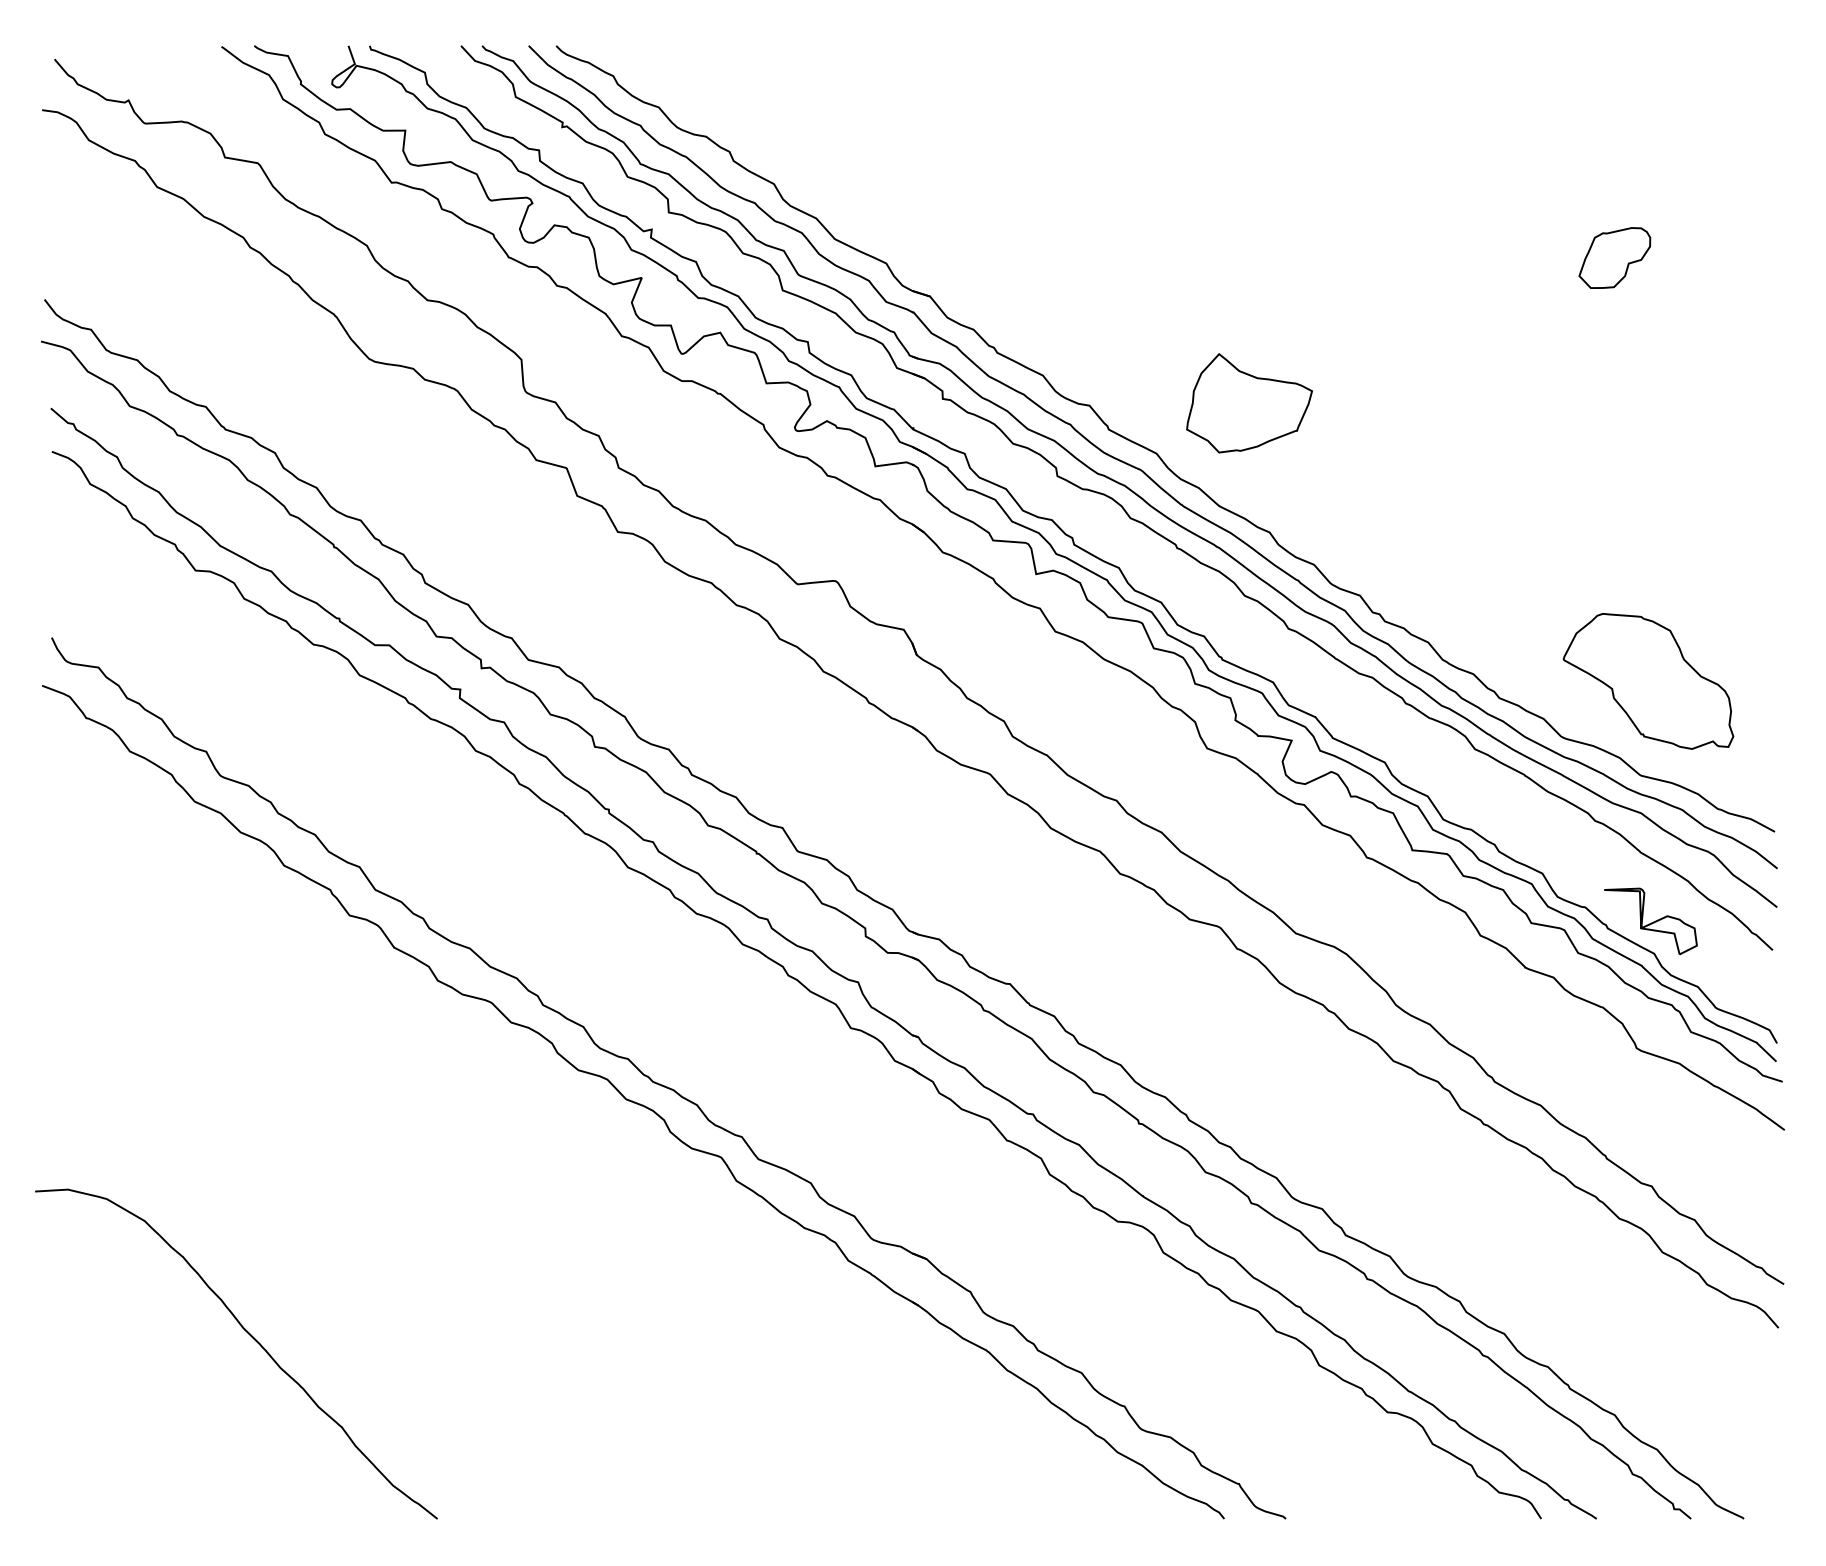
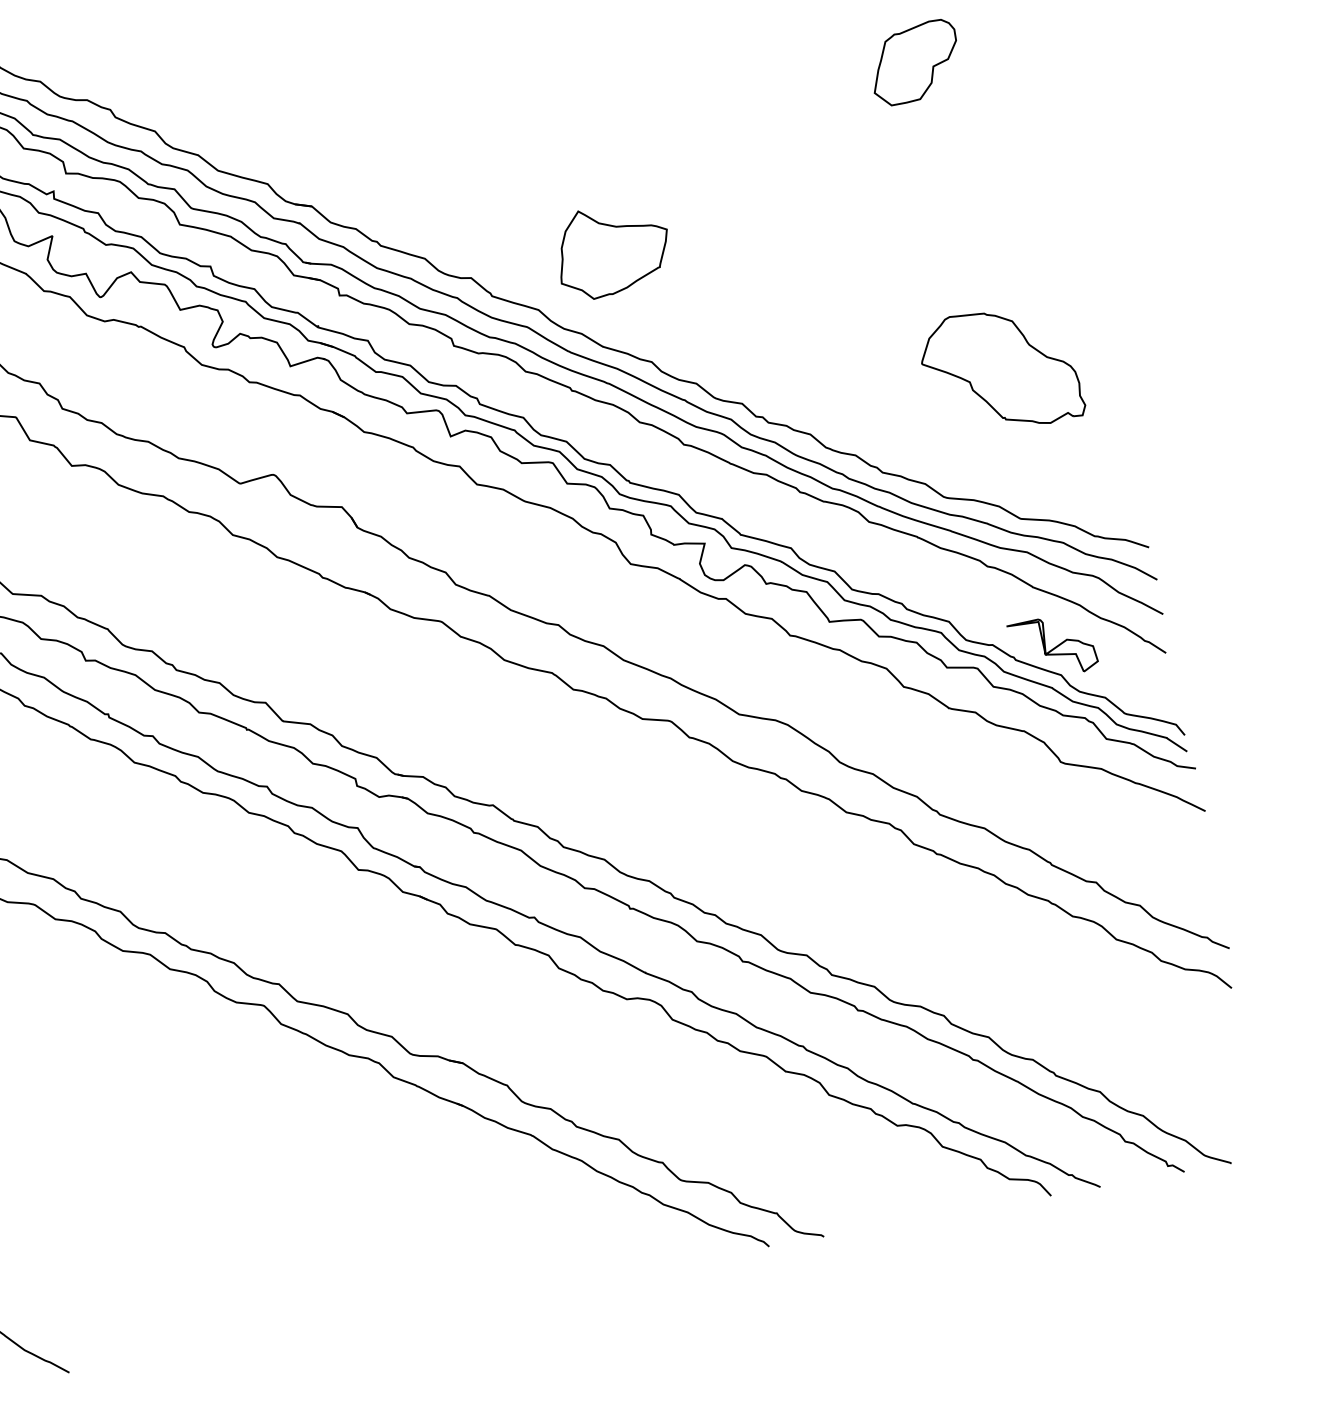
part: (1614, 257) -> (914, 62), size x1.4
part: (1648, 681) -> (1001, 369), moved

